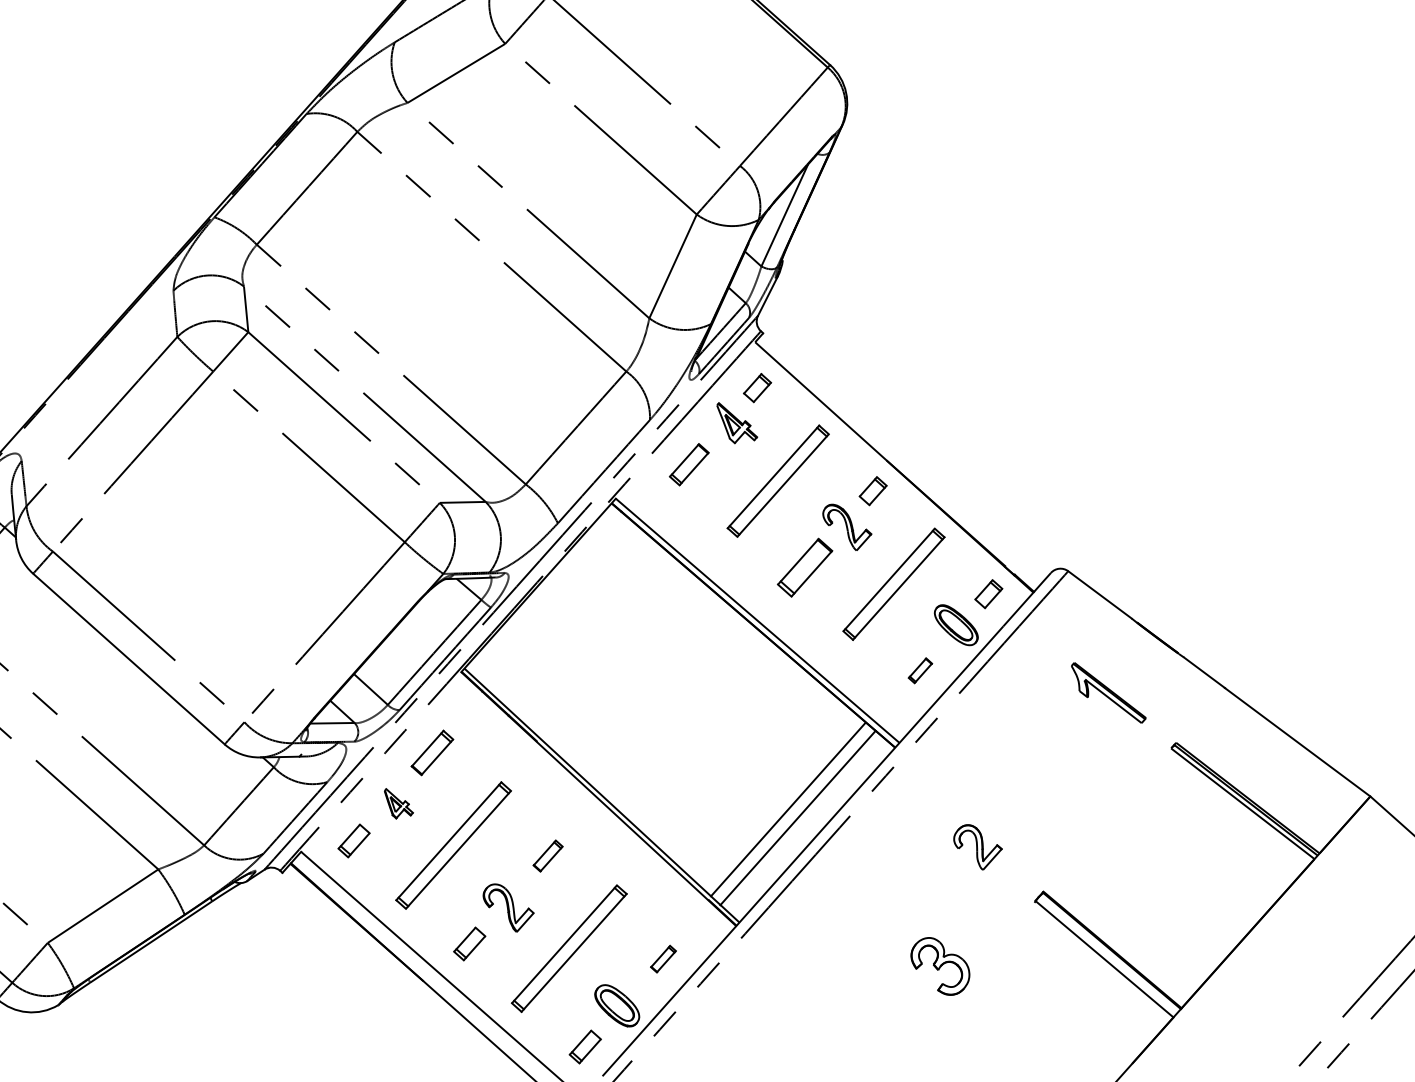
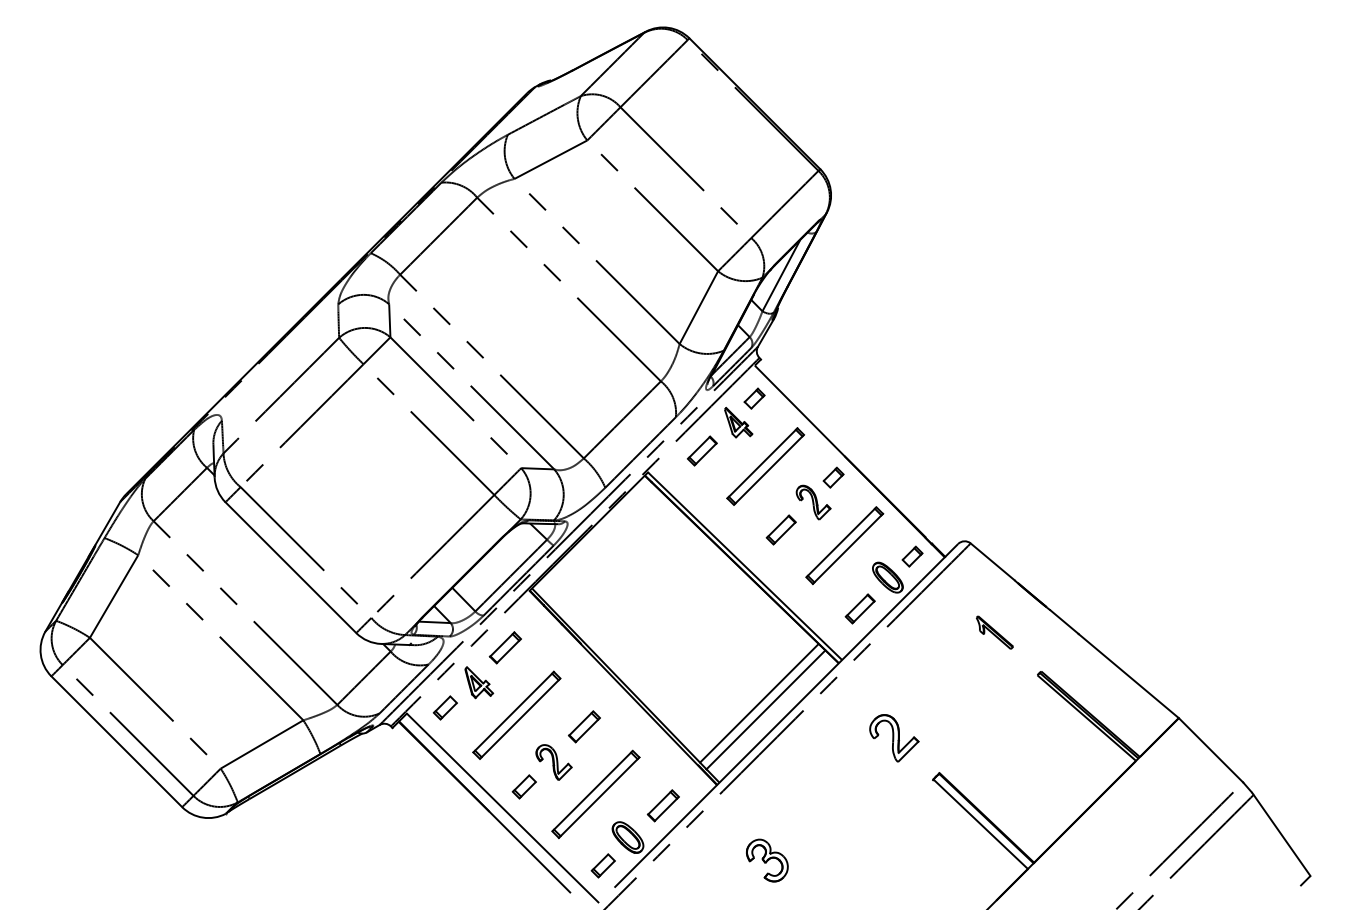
part: (803, 567) -> (780, 529), size x0.71
part: (919, 670) -> (859, 608), size x1.67
part: (1108, 692) -> (994, 632), size x0.71
part: (399, 802) -> (479, 682), size x1.43
part: (978, 847) -> (894, 738), size x1.43
part: (548, 855) -> (584, 726), size x1.43
part: (662, 958) -> (662, 805), size x1.67
part: (940, 966) -> (767, 860), moved

